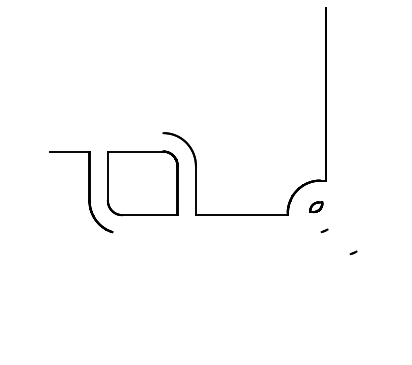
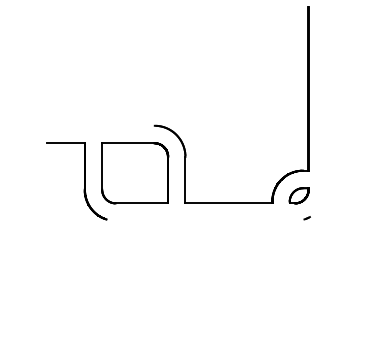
part: (316, 207) -> (299, 196), size x1.67
part: (353, 252) -> (334, 238), removed

